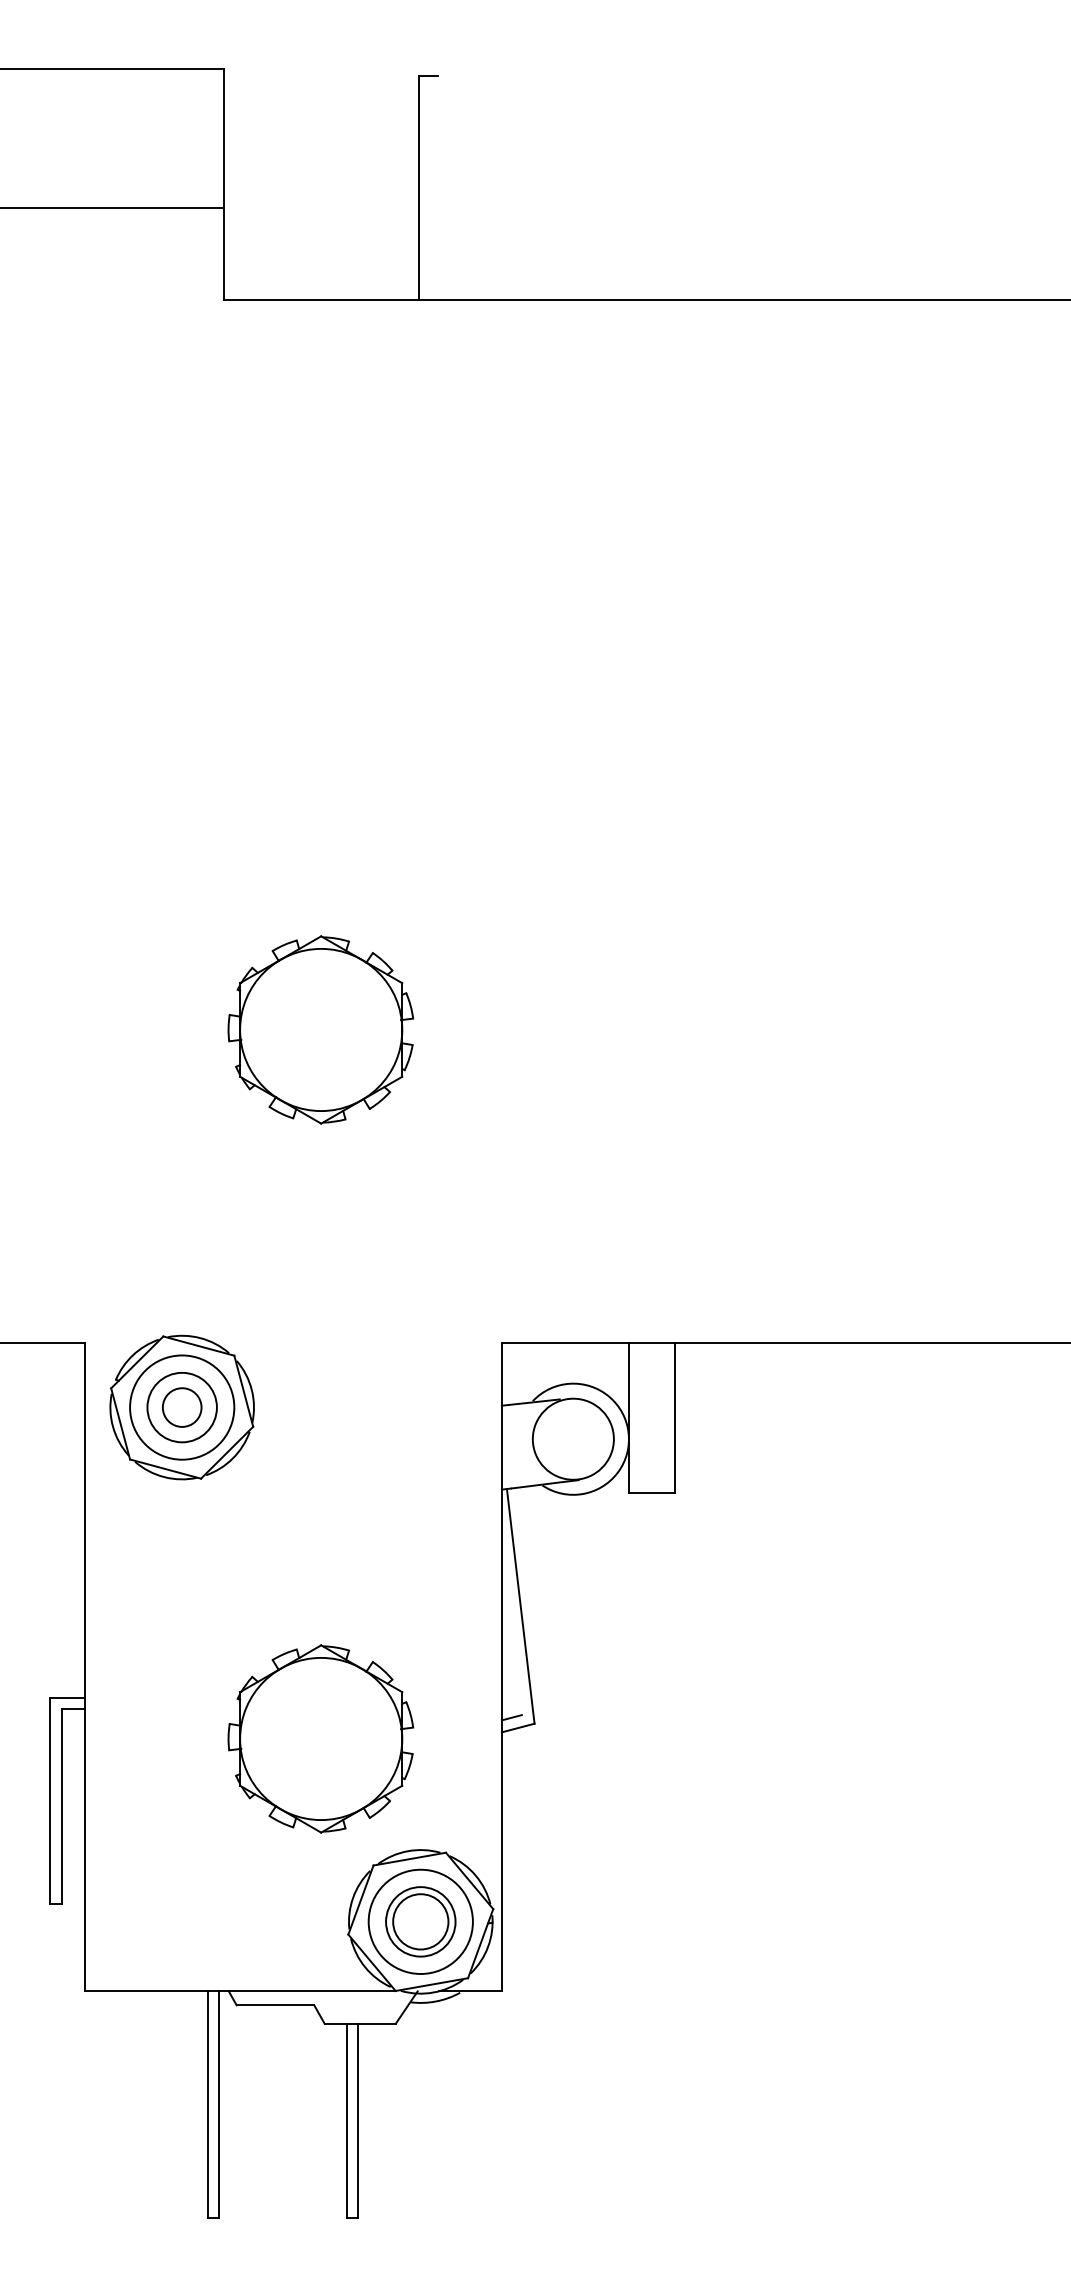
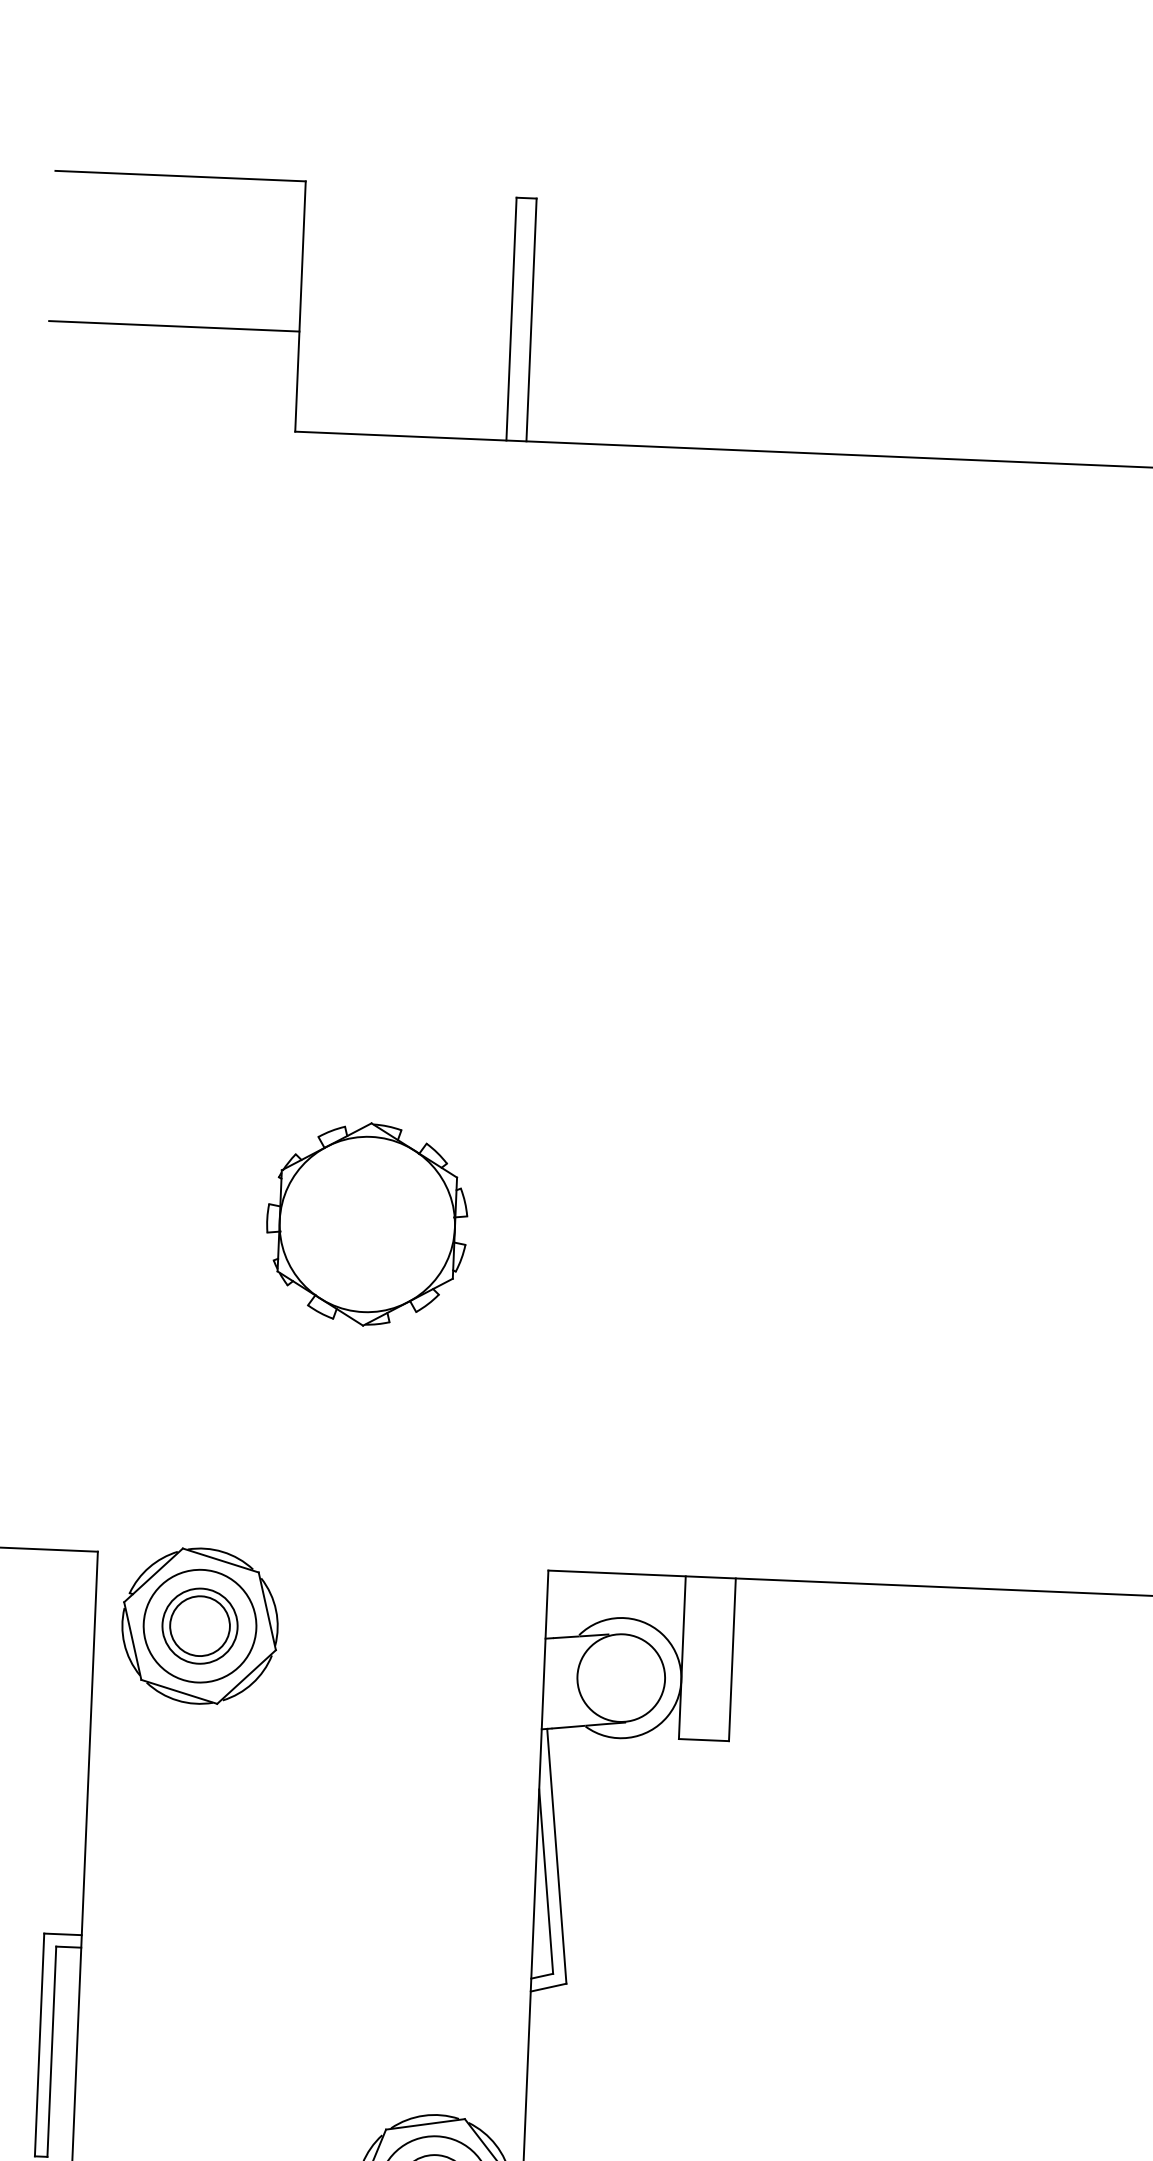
line: (437, 187) -> (531, 319), added
circle: (181, 1407) -> (199, 1626), size x1.43
line: (511, 1630) -> (545, 1881), added
part: (320, 1738) -> (334, 1989), removed

